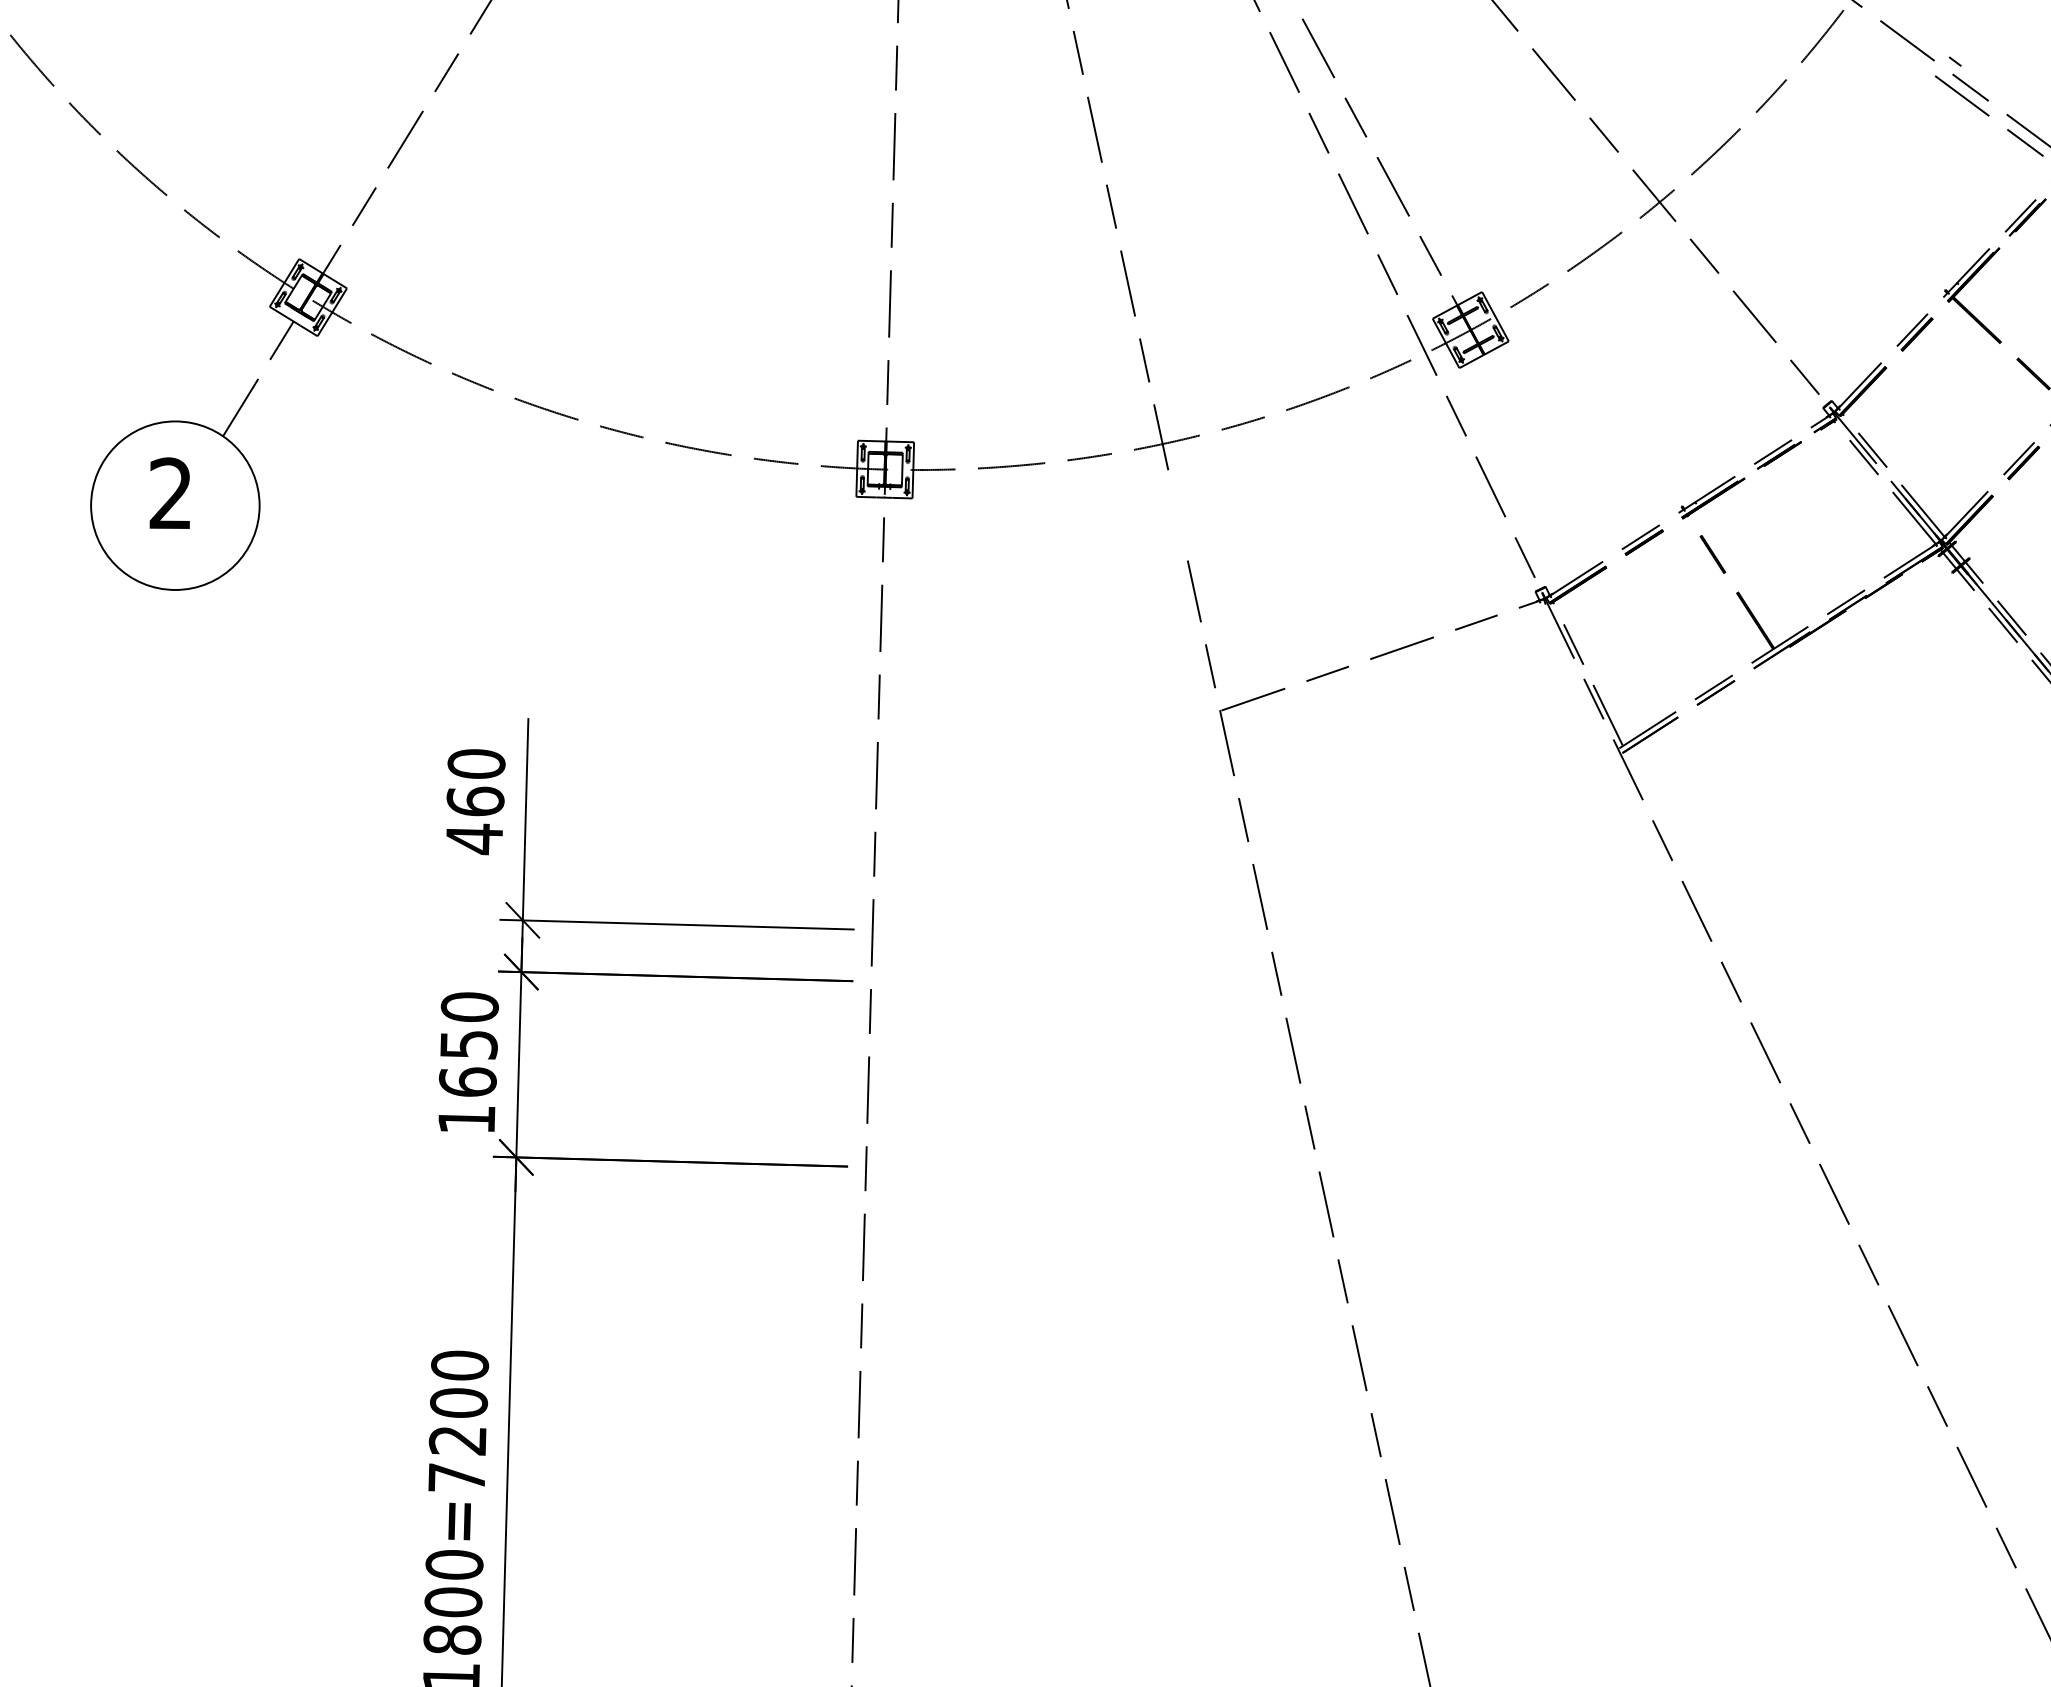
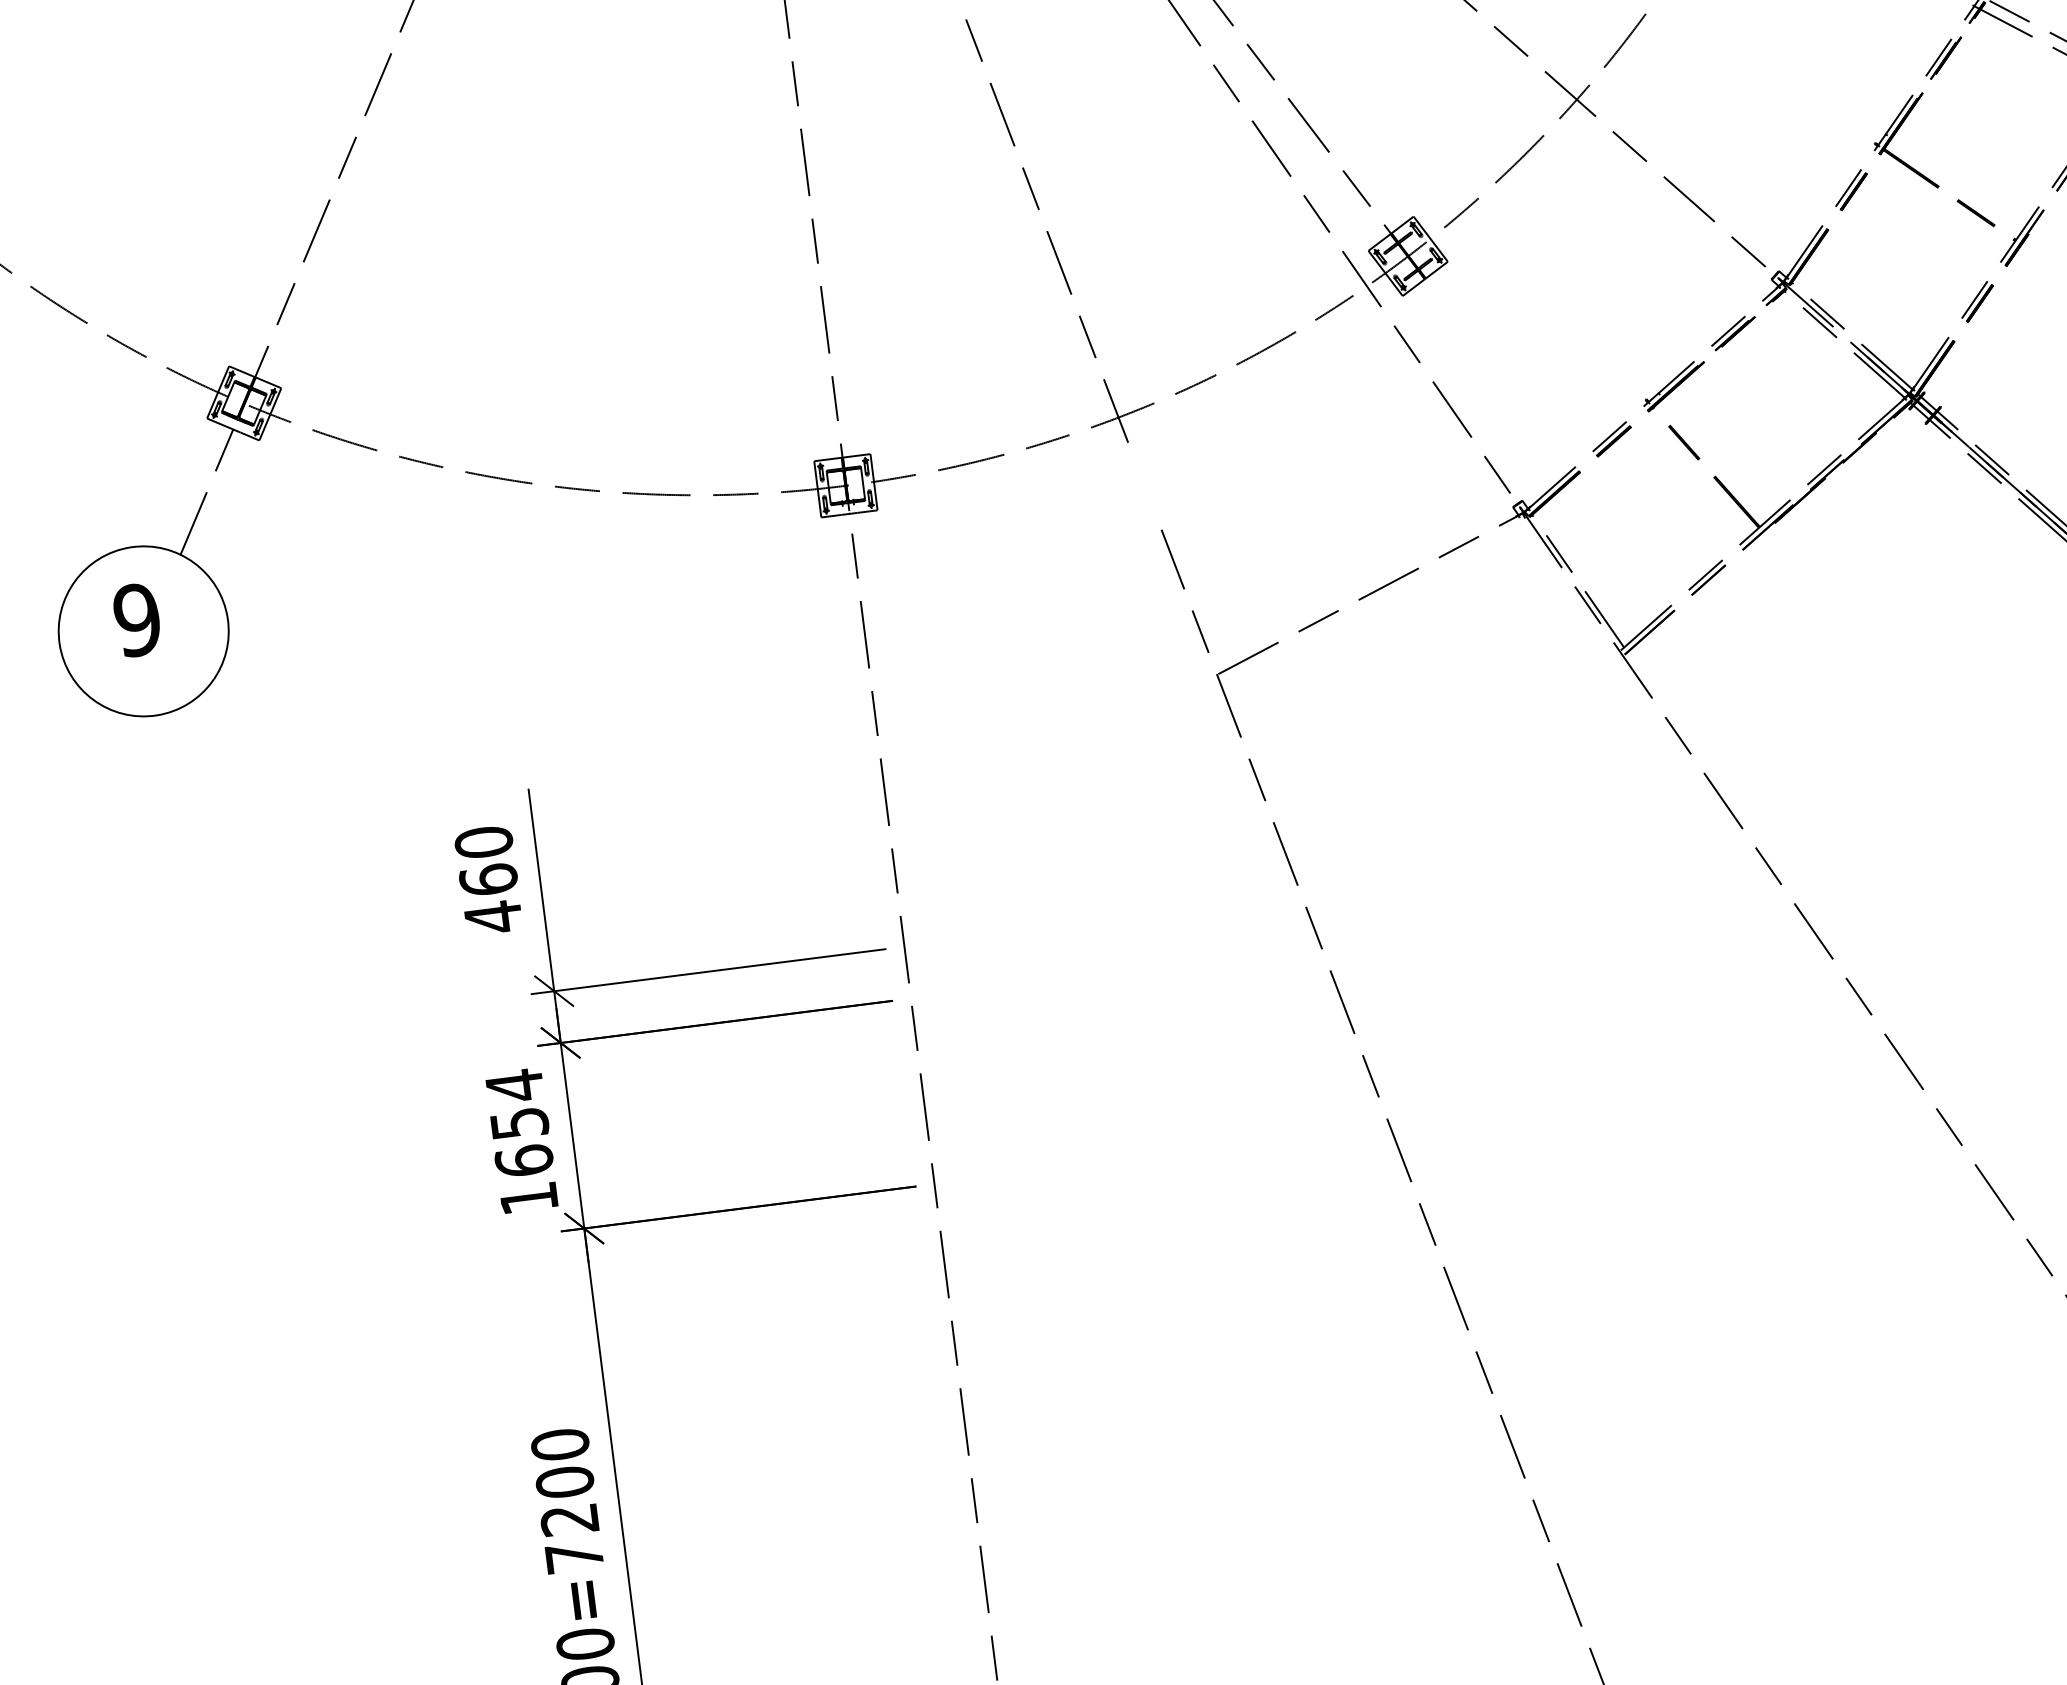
text: (170, 493) -> (136, 619), 2 -> 9
text: (469, 1007) -> (514, 1086), 1650 -> 1654

